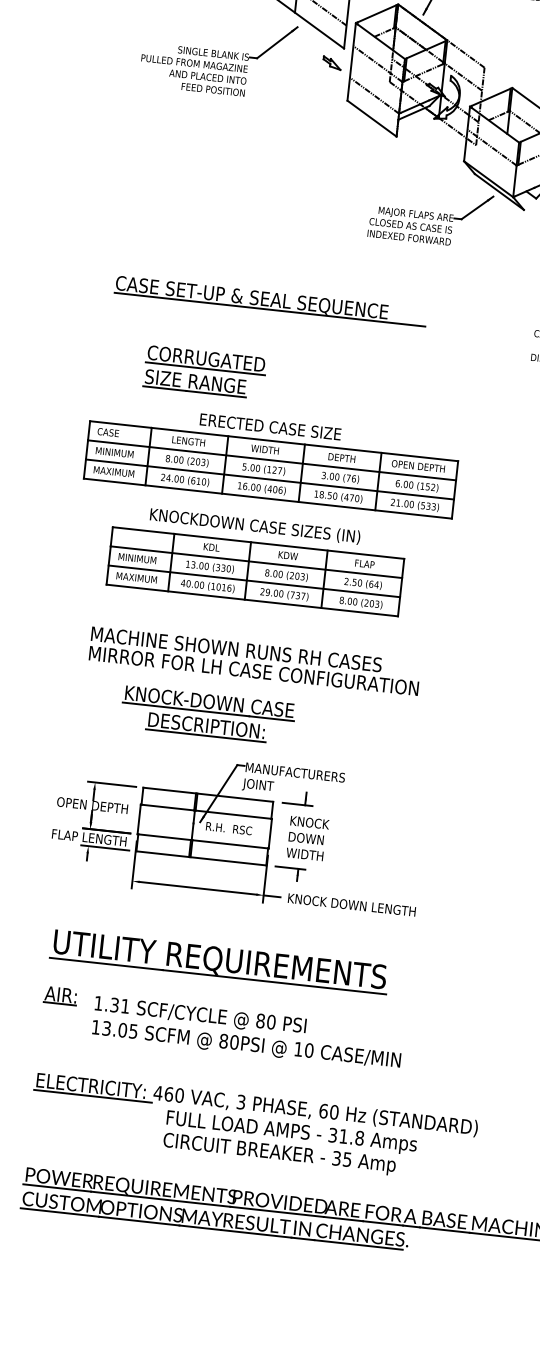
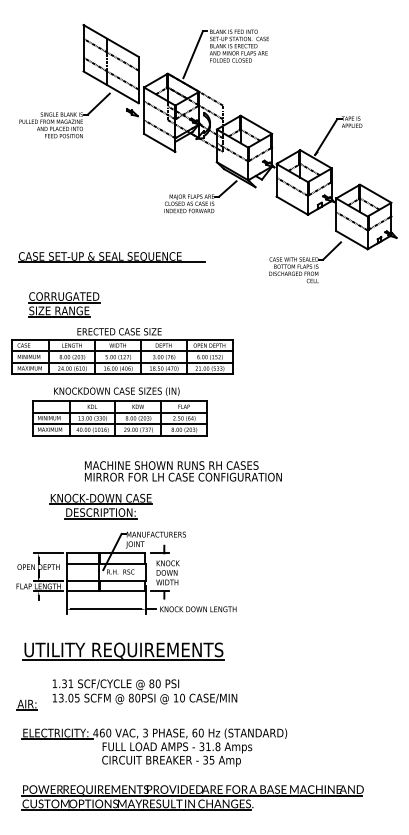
part: (205, 372) -> (64, 304), moved
text: (255, 661) -> (183, 471), moved
part: (59, 995) -> (26, 704), moved

